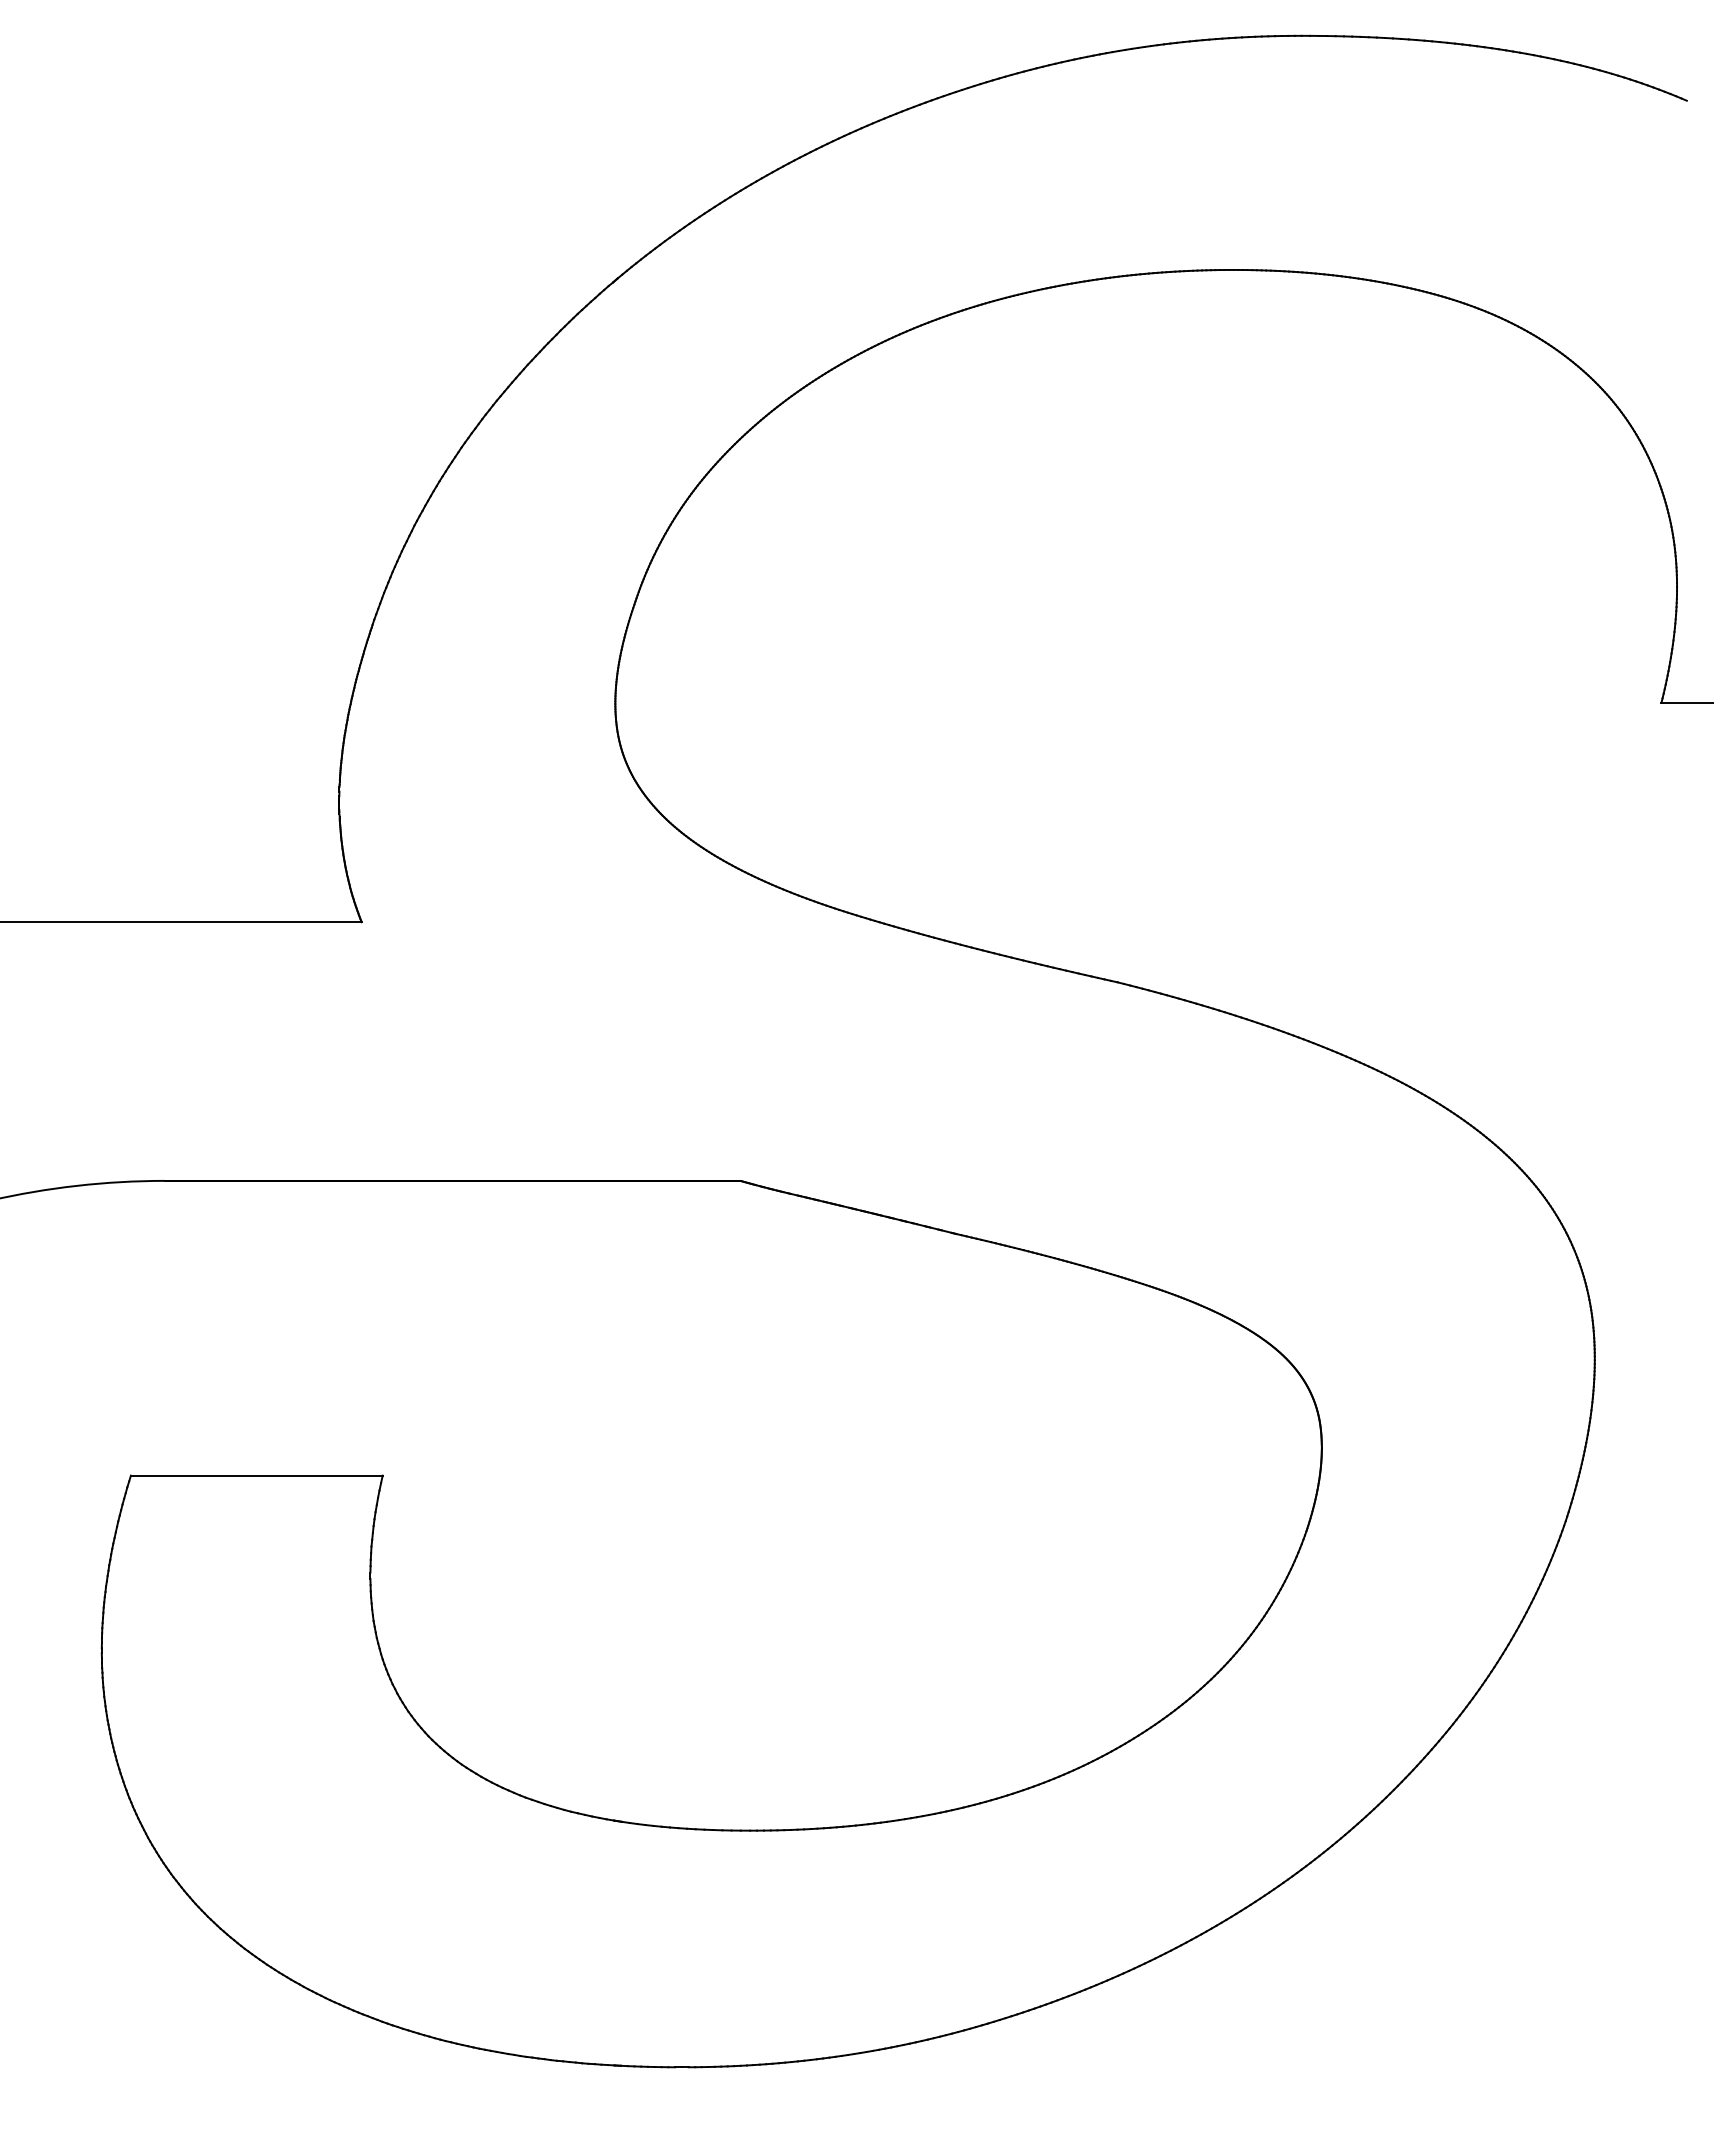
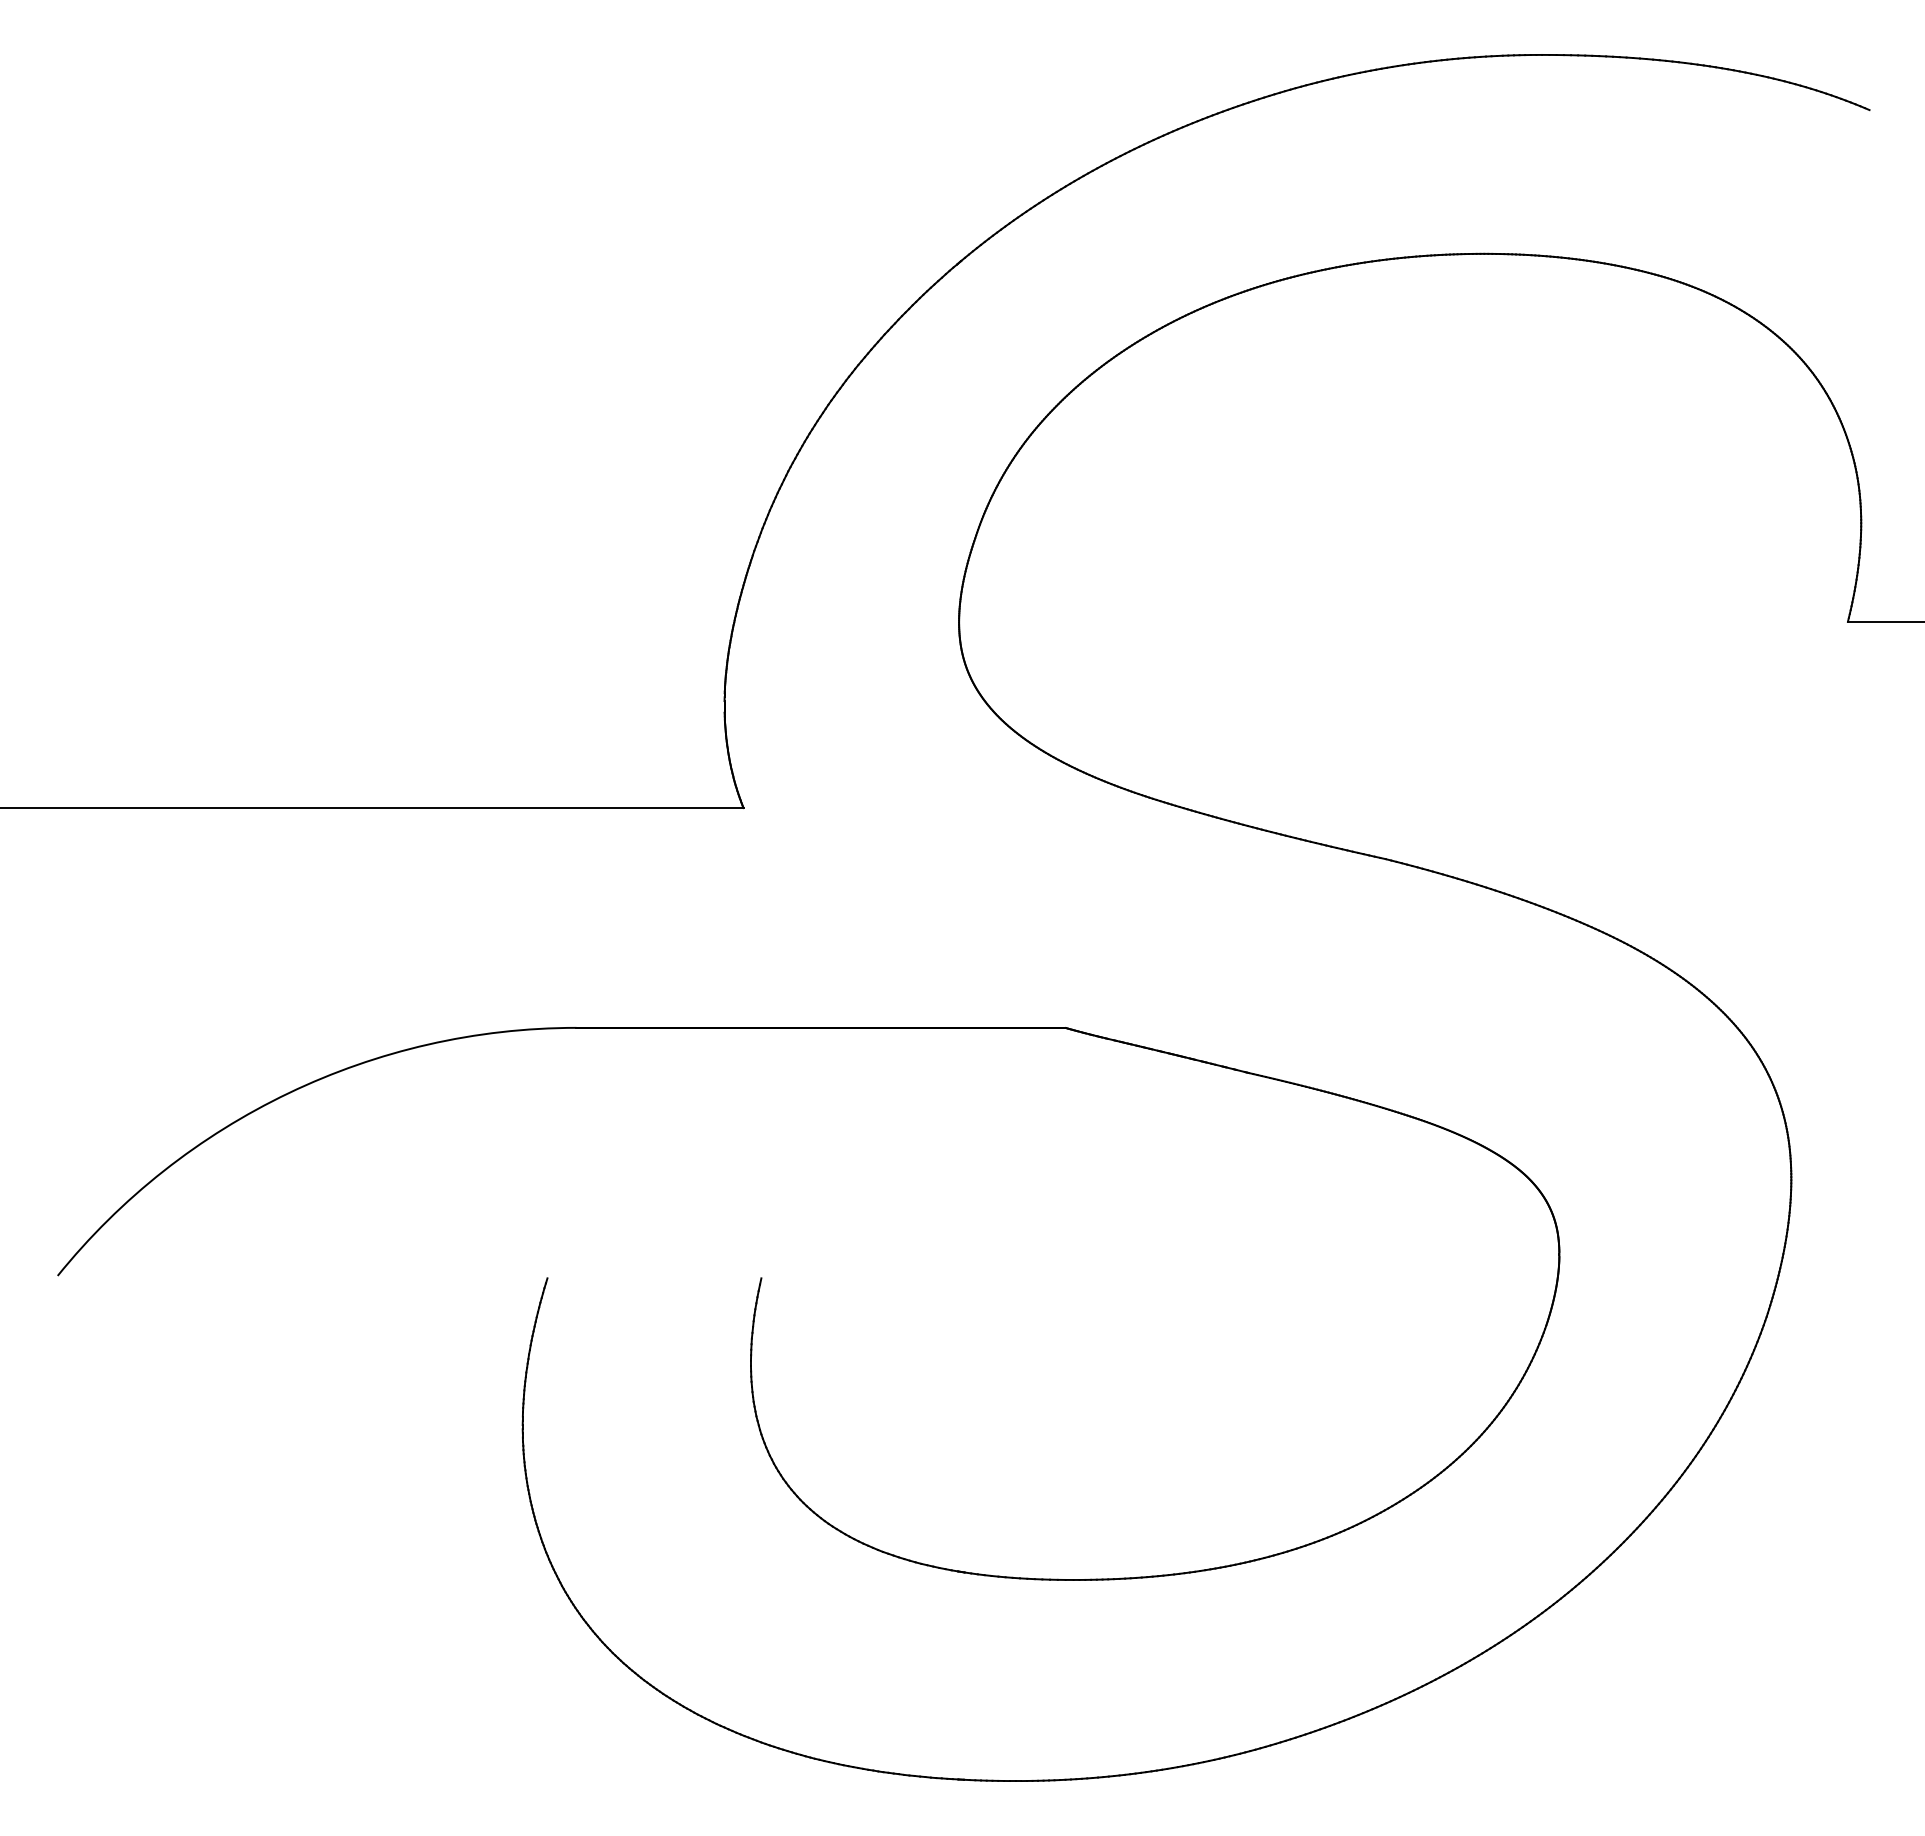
line: (256, 1475) -> (654, 1278), removed

